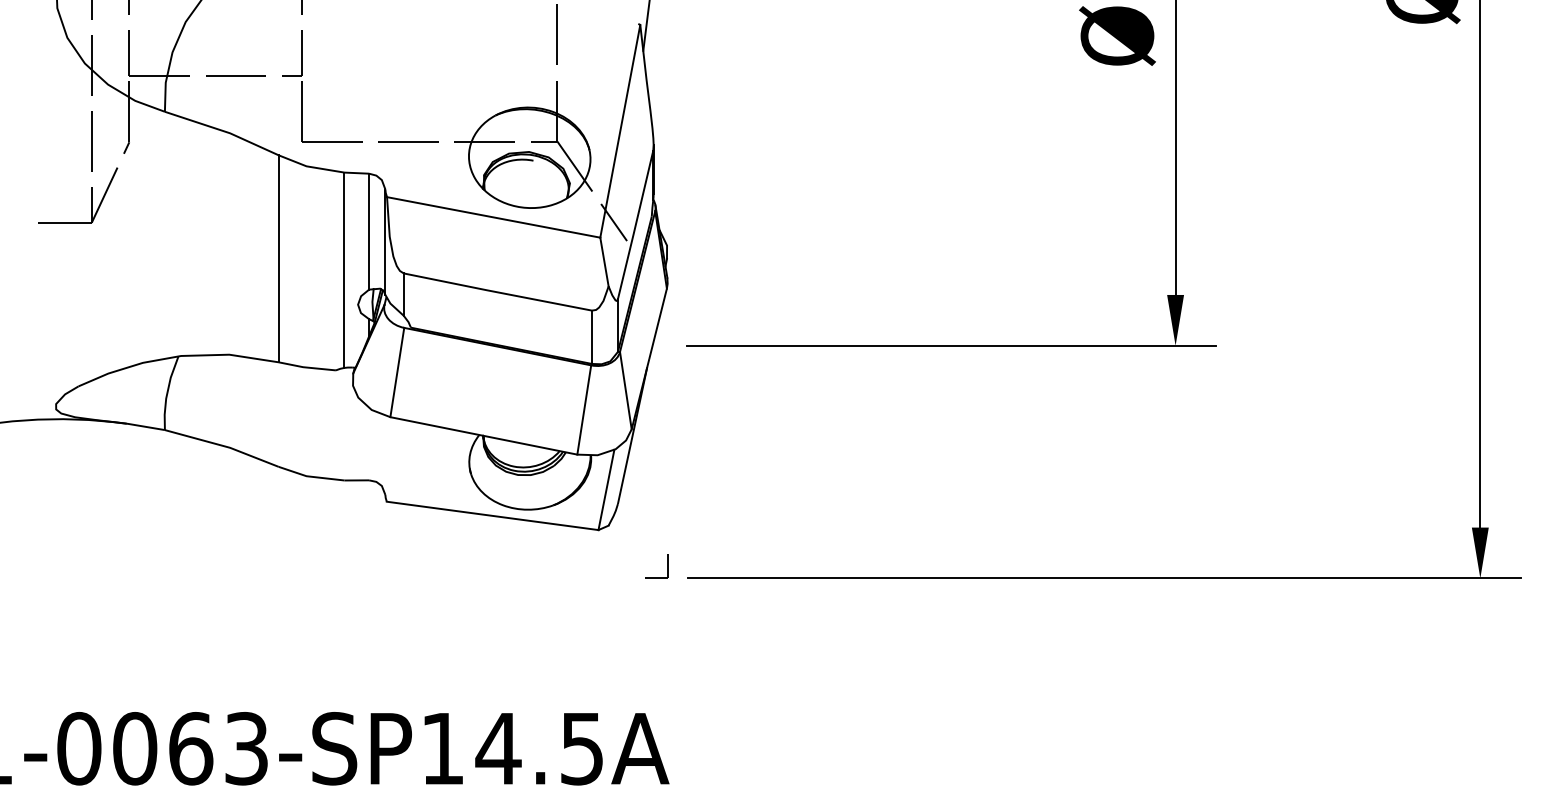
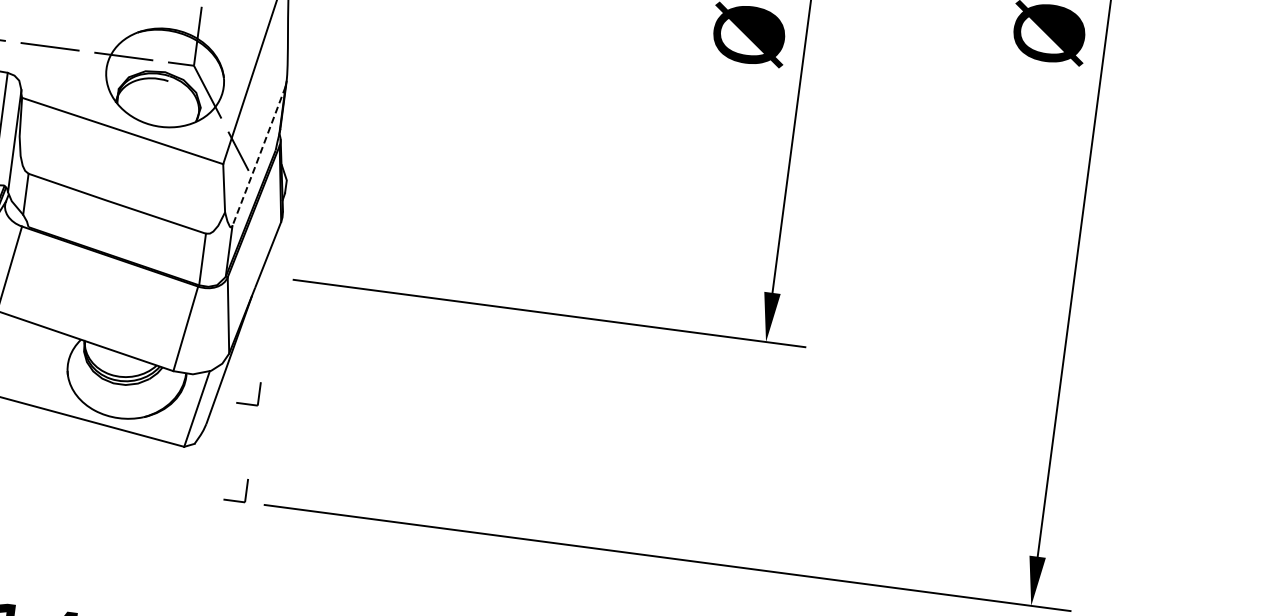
line: (635, 225) -> (258, 156), solid -> dashed
part: (667, 466) -> (259, 394), added

